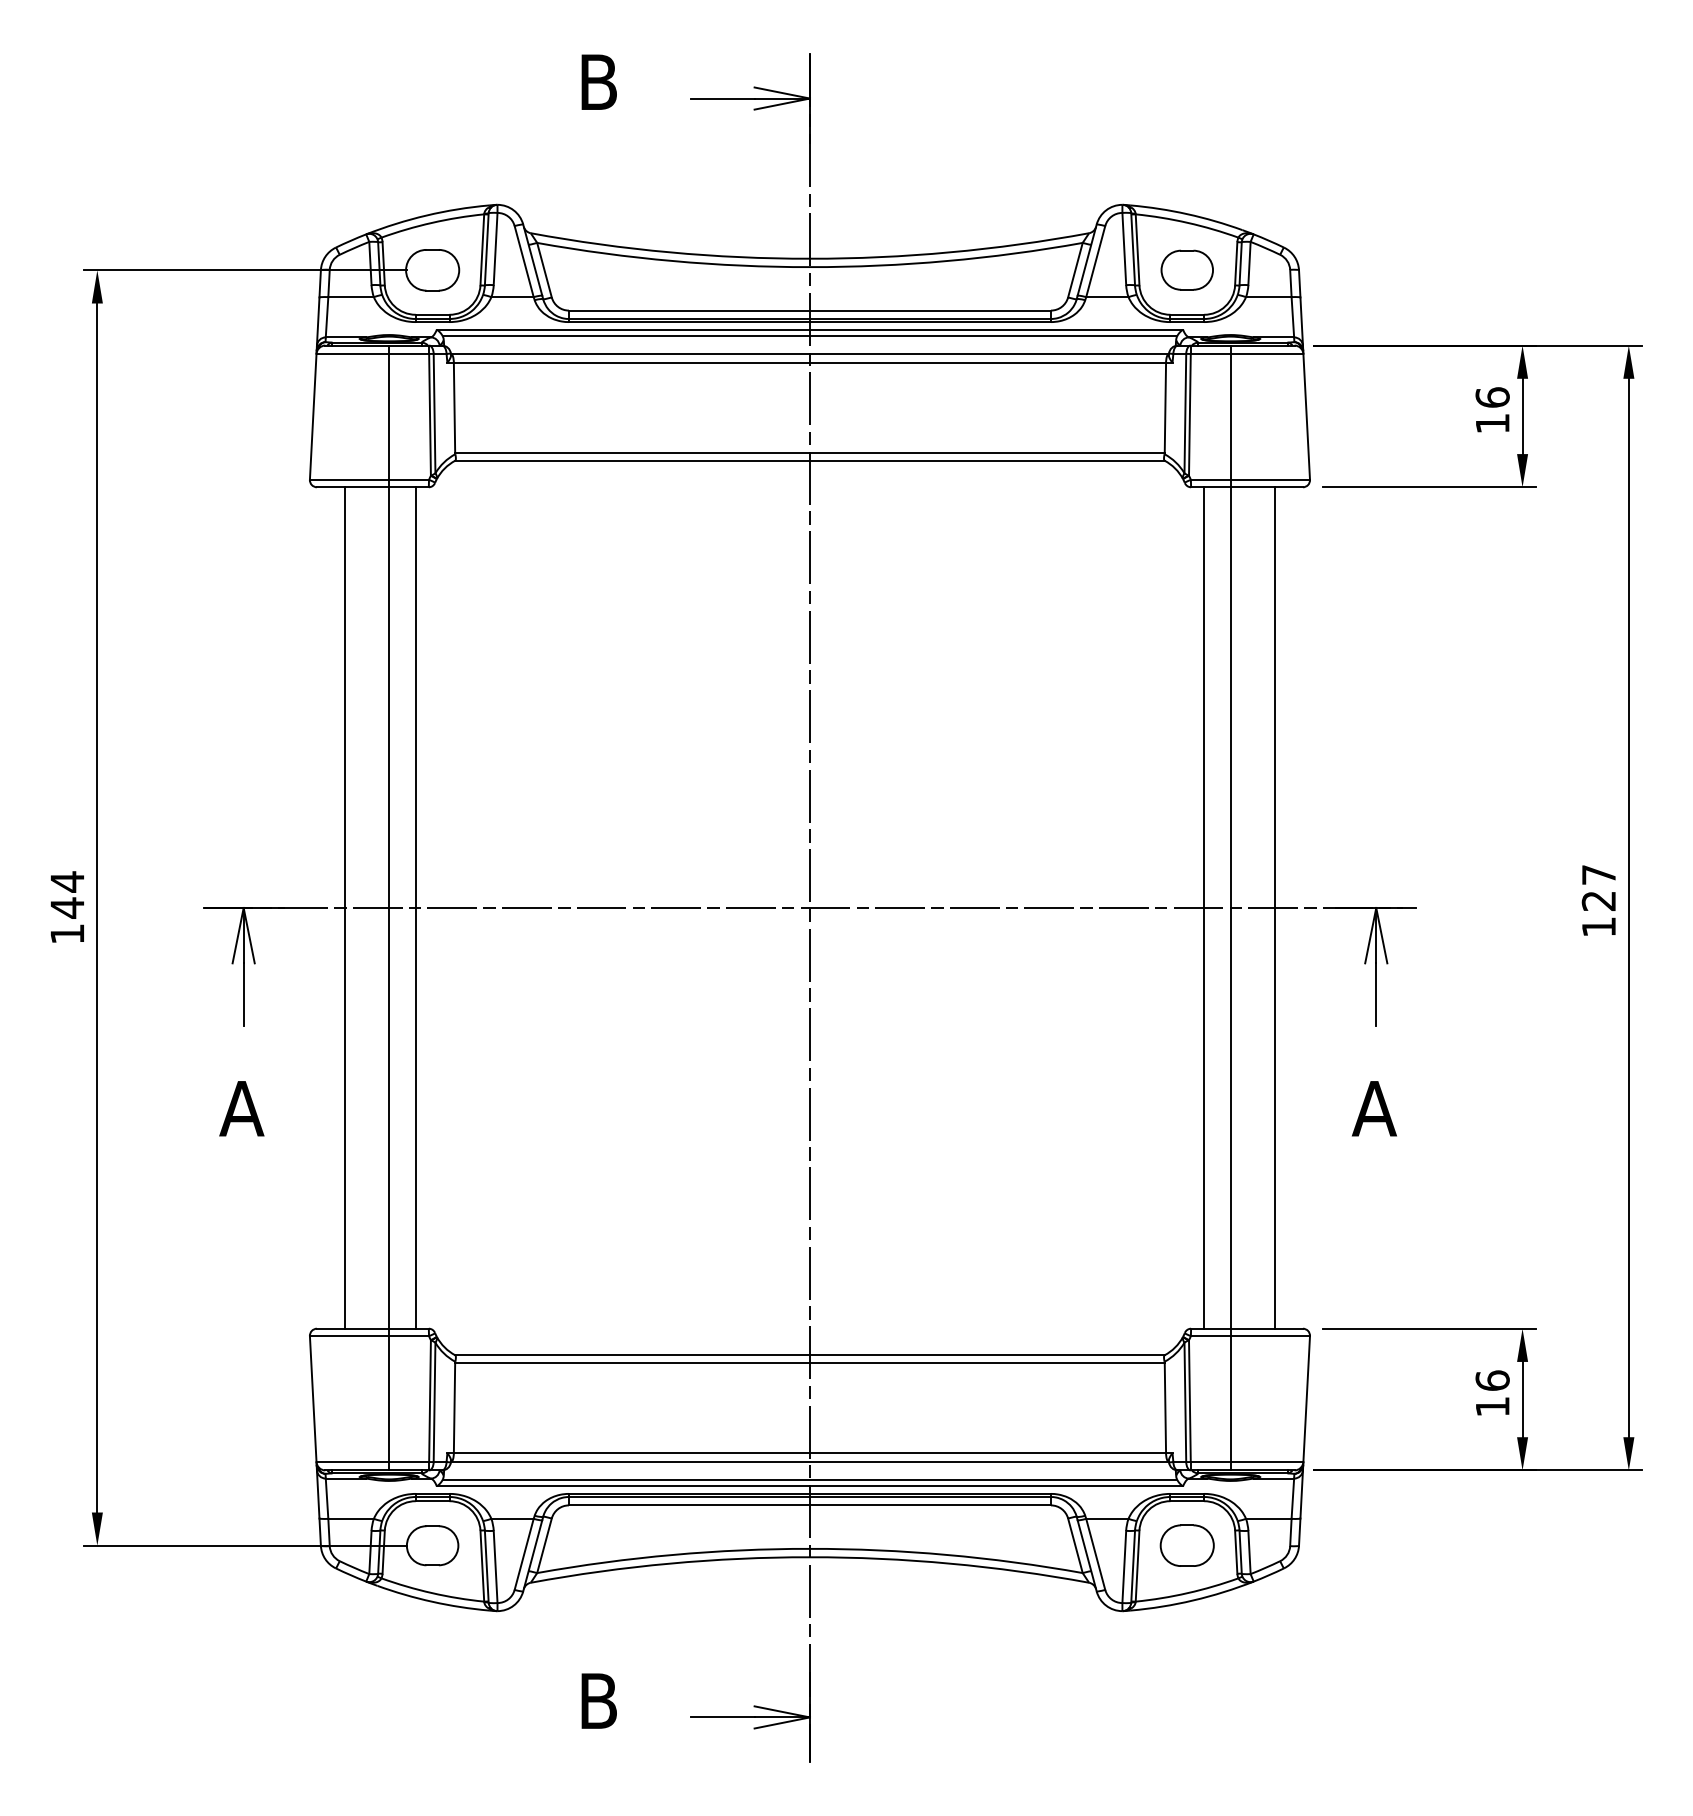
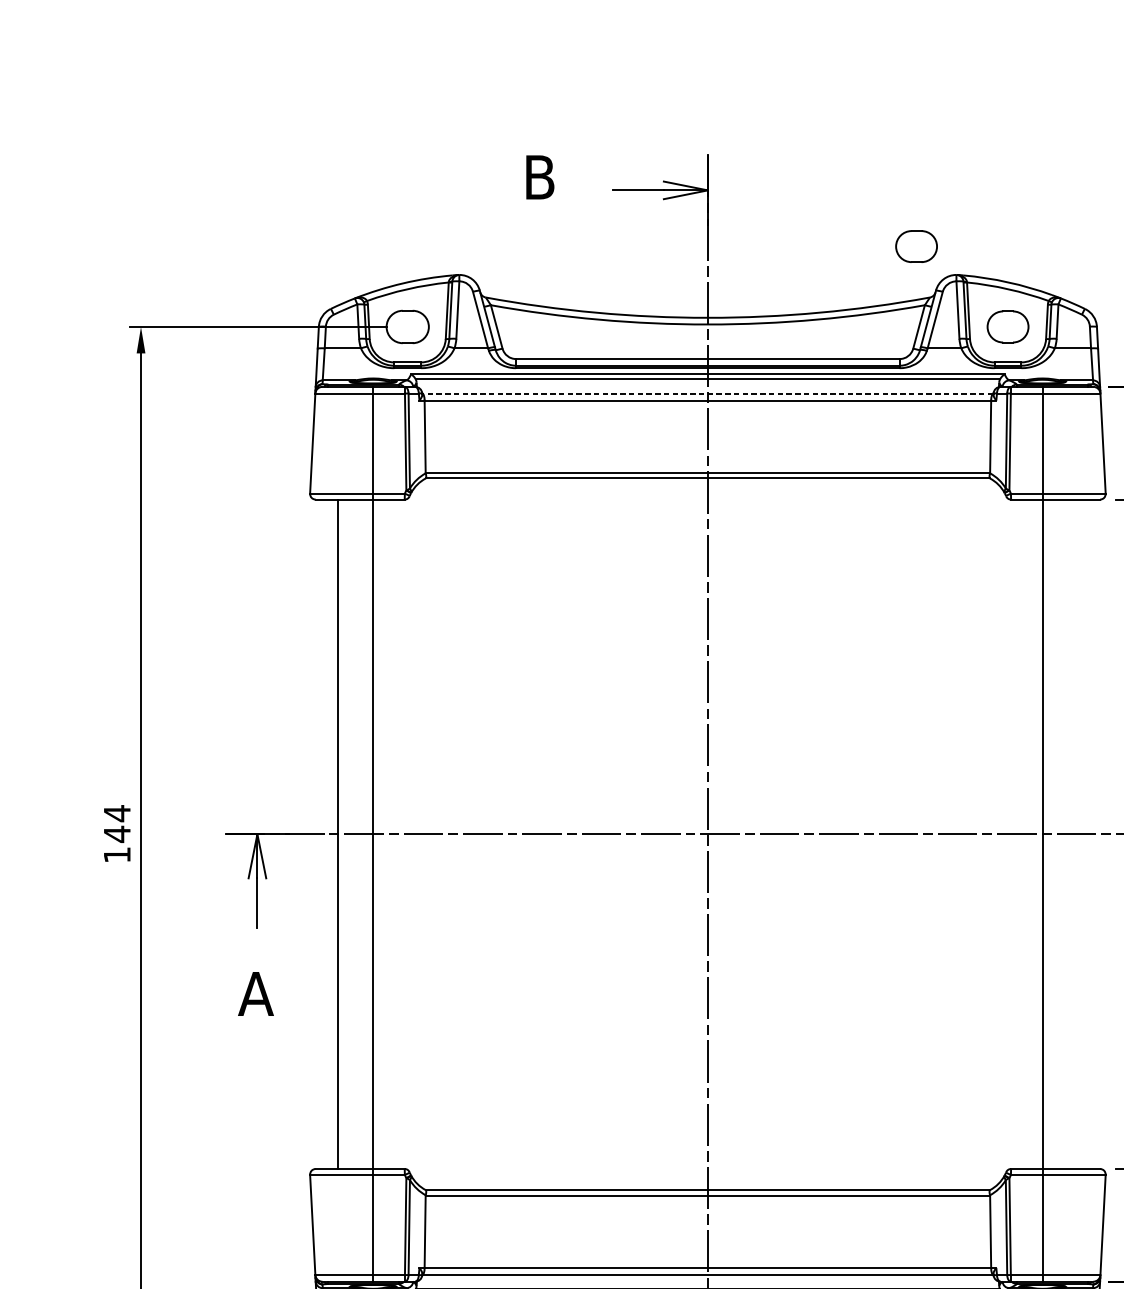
part: (1071, 168) -> (915, 246), added
line: (809, 354) -> (707, 393), solid -> dashed
line: (415, 907) -> (394, 833), removed
line: (1204, 907) -> (1021, 833), removed
line: (1274, 907) -> (1077, 833), removed

